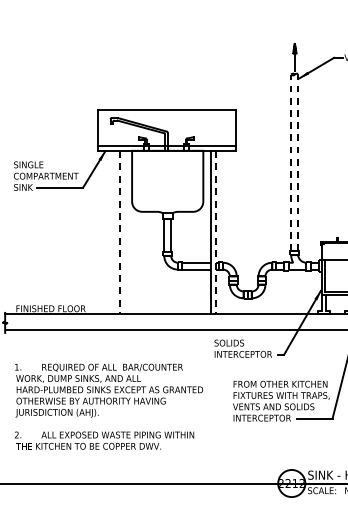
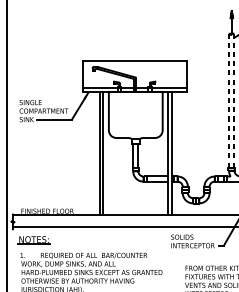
line: (119, 232) -> (99, 153), dashed -> solid
line: (124, 232) -> (103, 153), added
line: (215, 232) -> (171, 153), dashed -> solid
part: (32, 347) -> (33, 240), added

